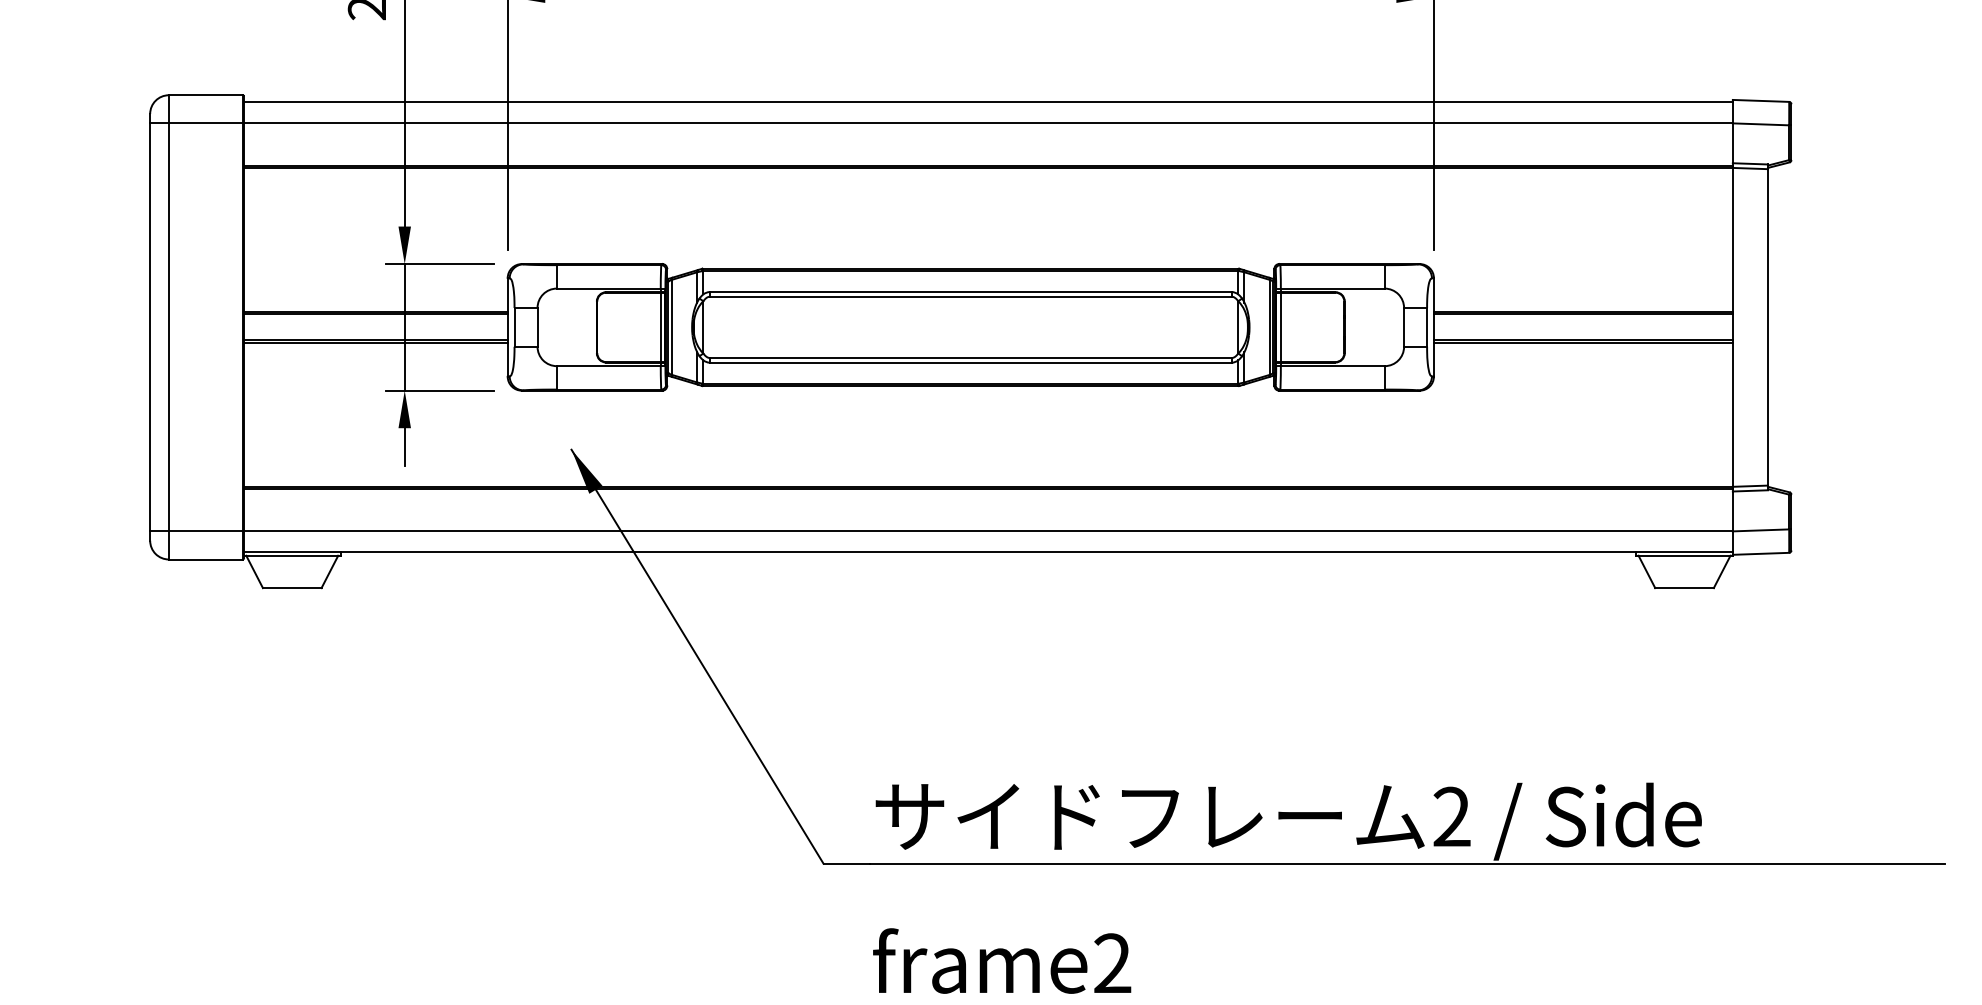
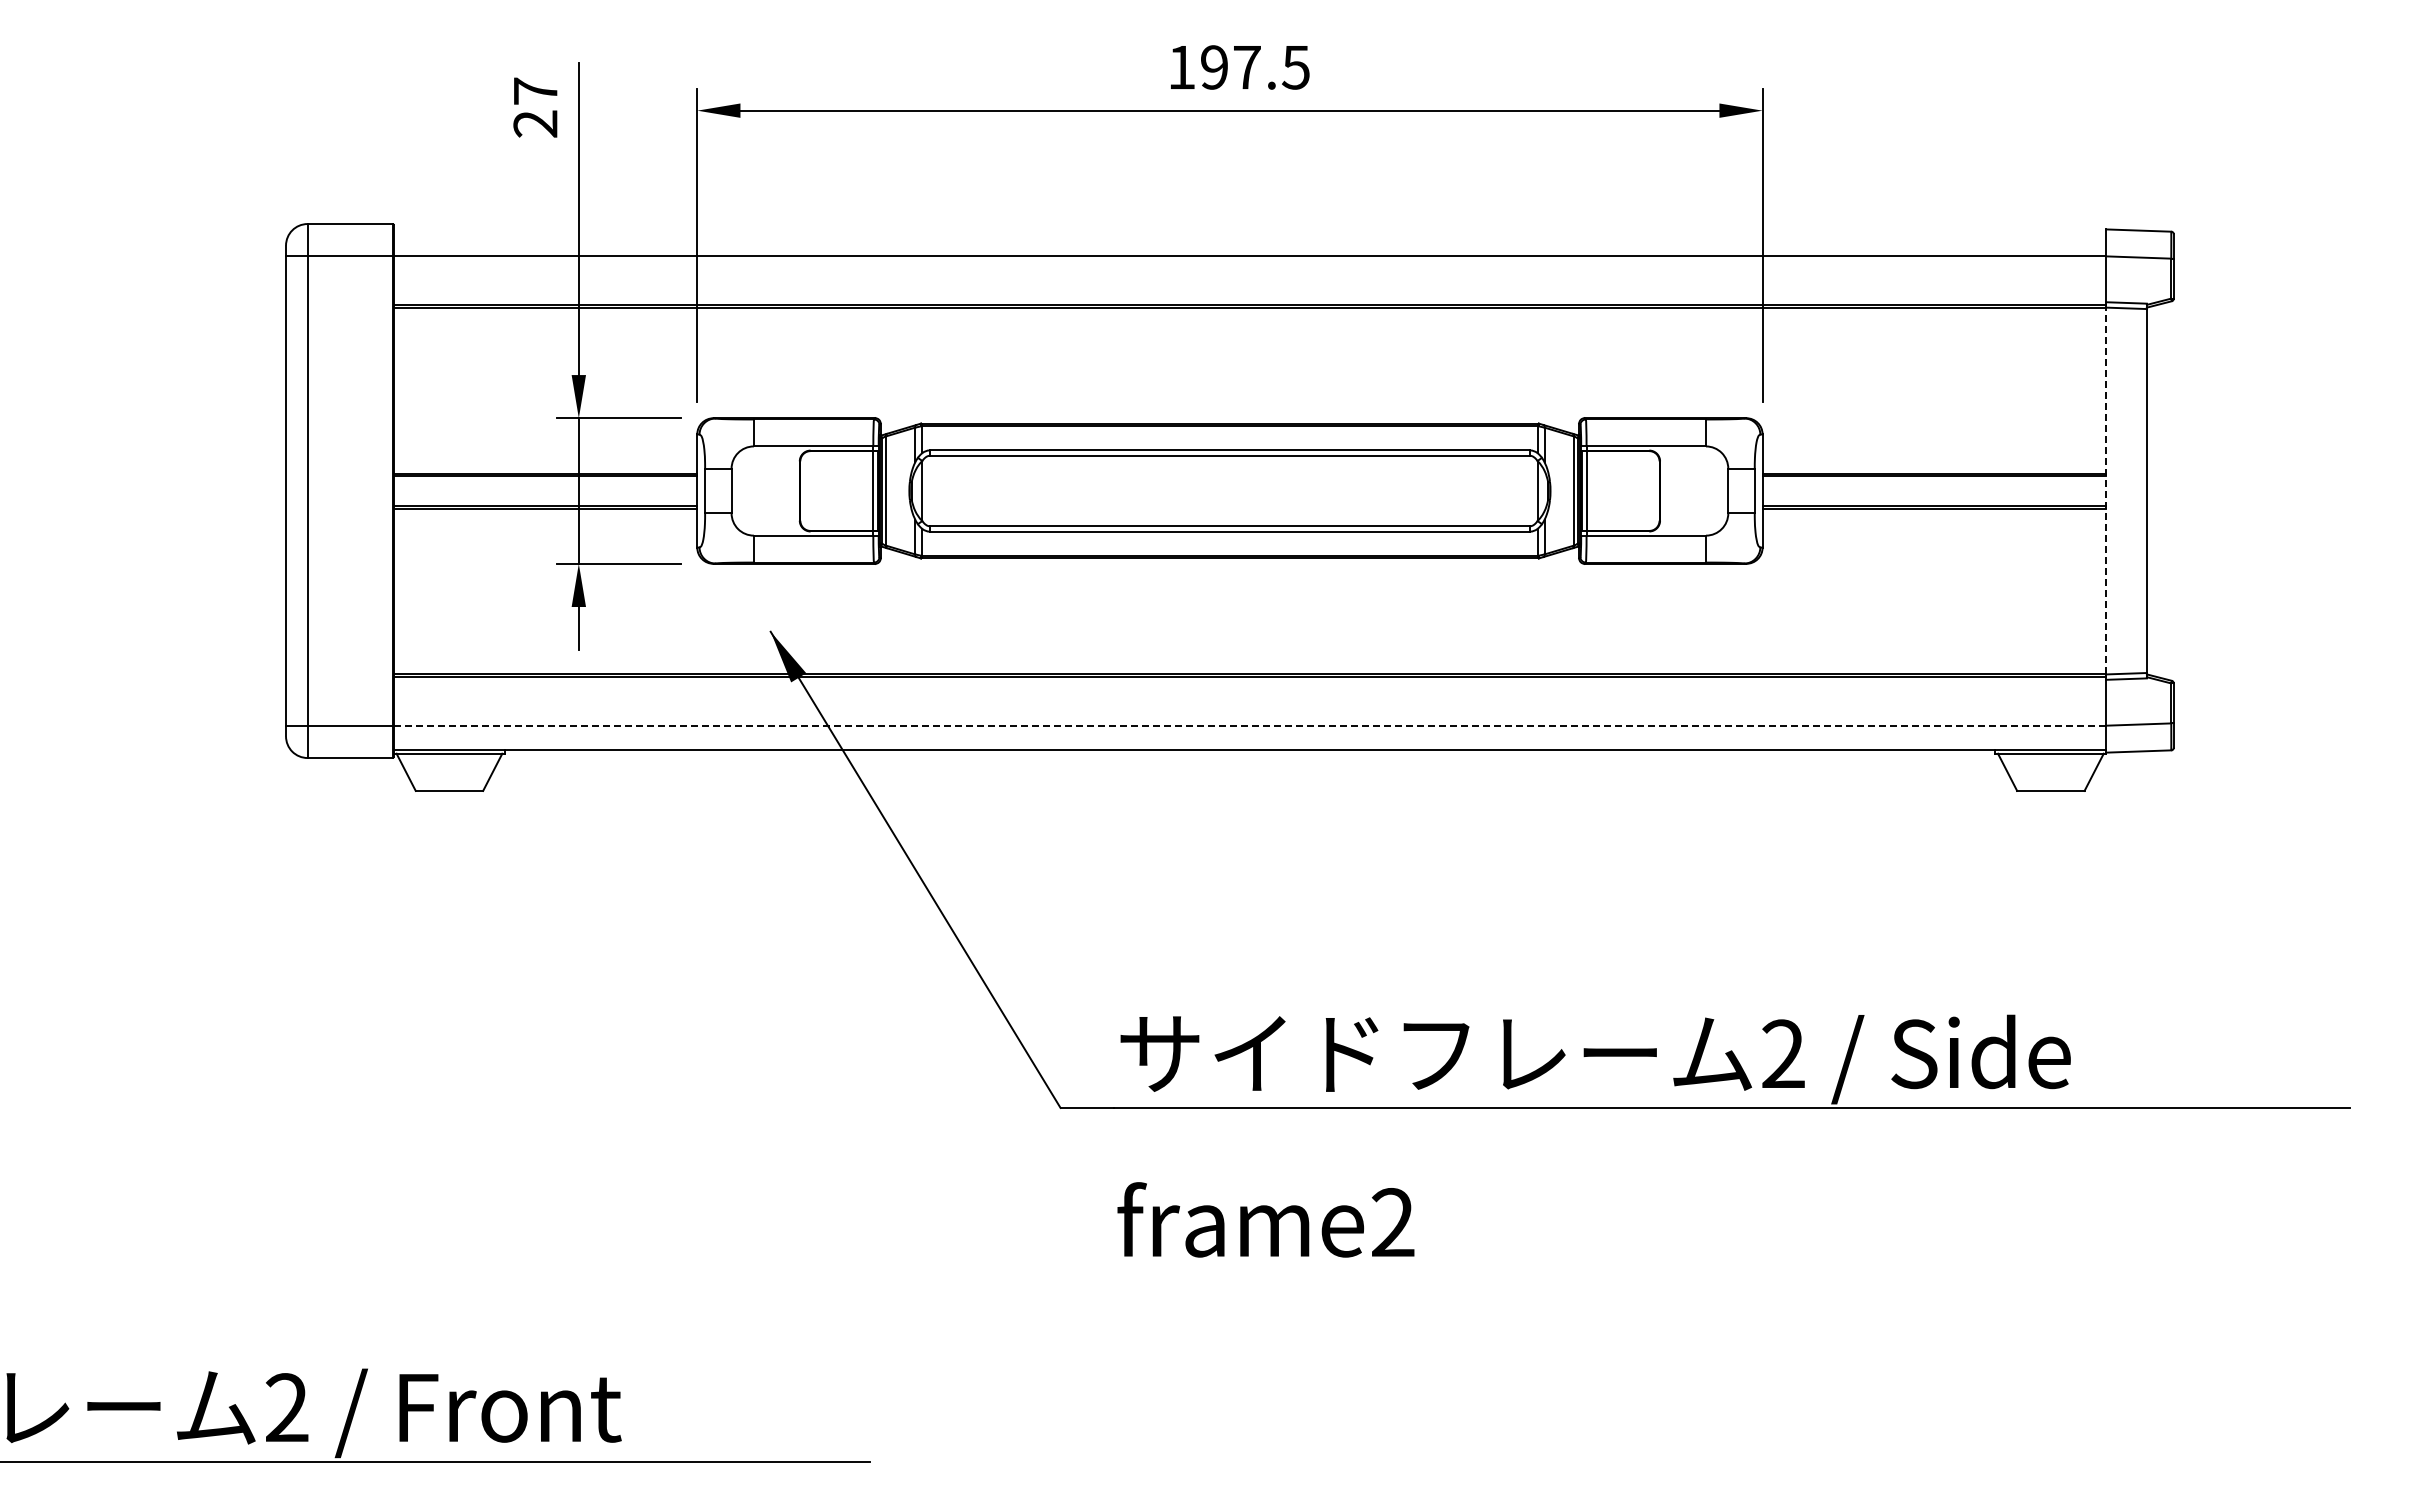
line: (987, 102) -> (1249, 232), removed
line: (1732, 326) -> (2106, 490), solid -> dashed
line: (988, 531) -> (1250, 725), solid -> dashed

